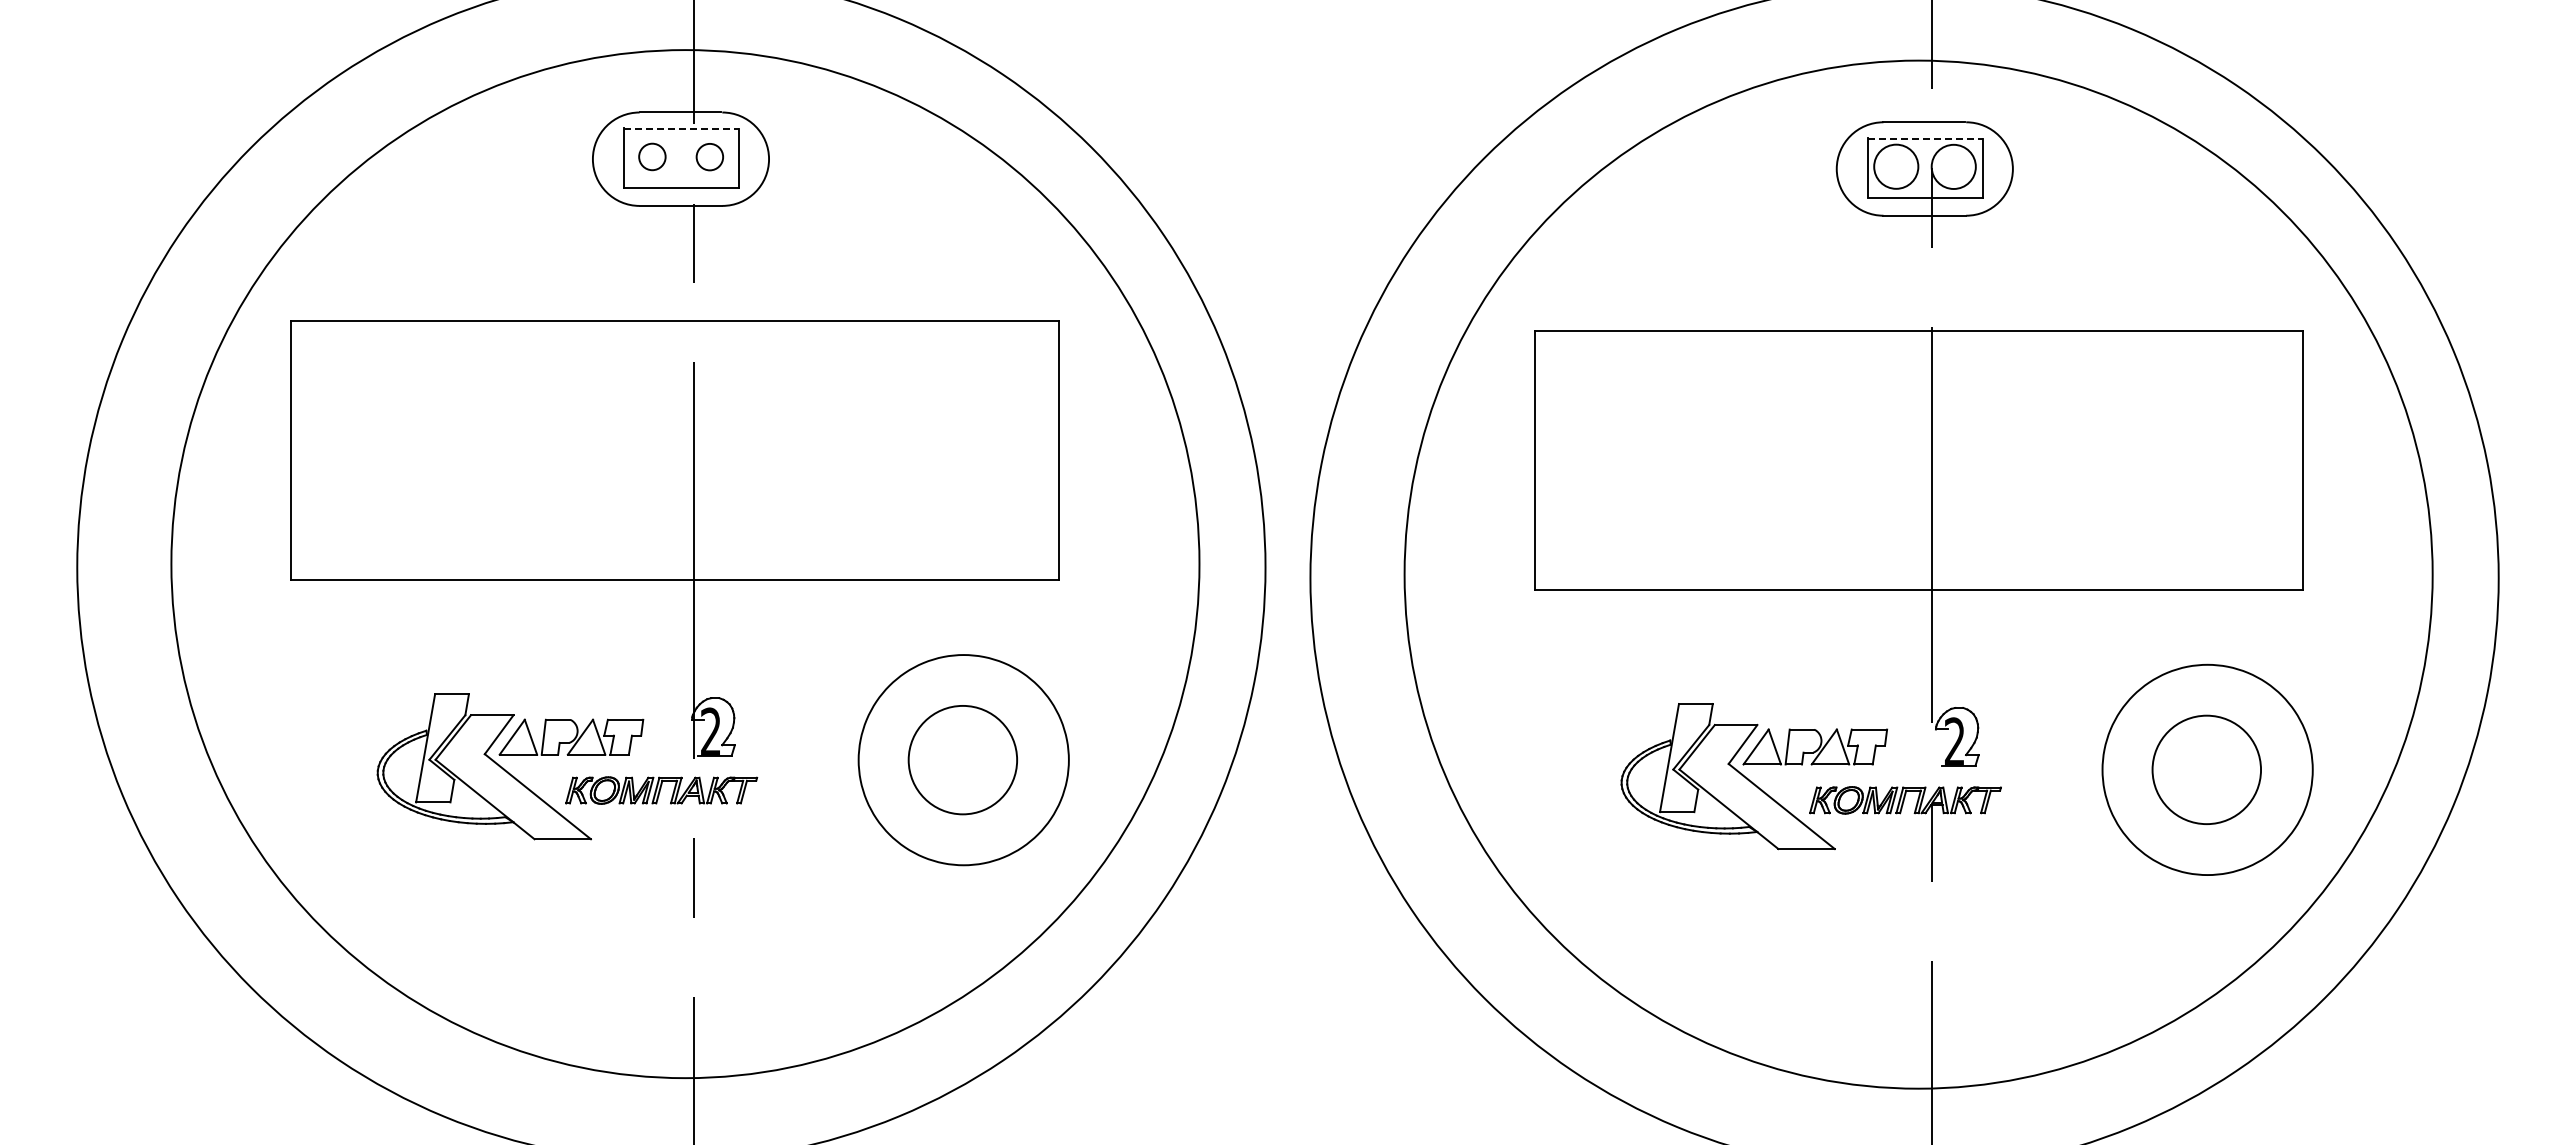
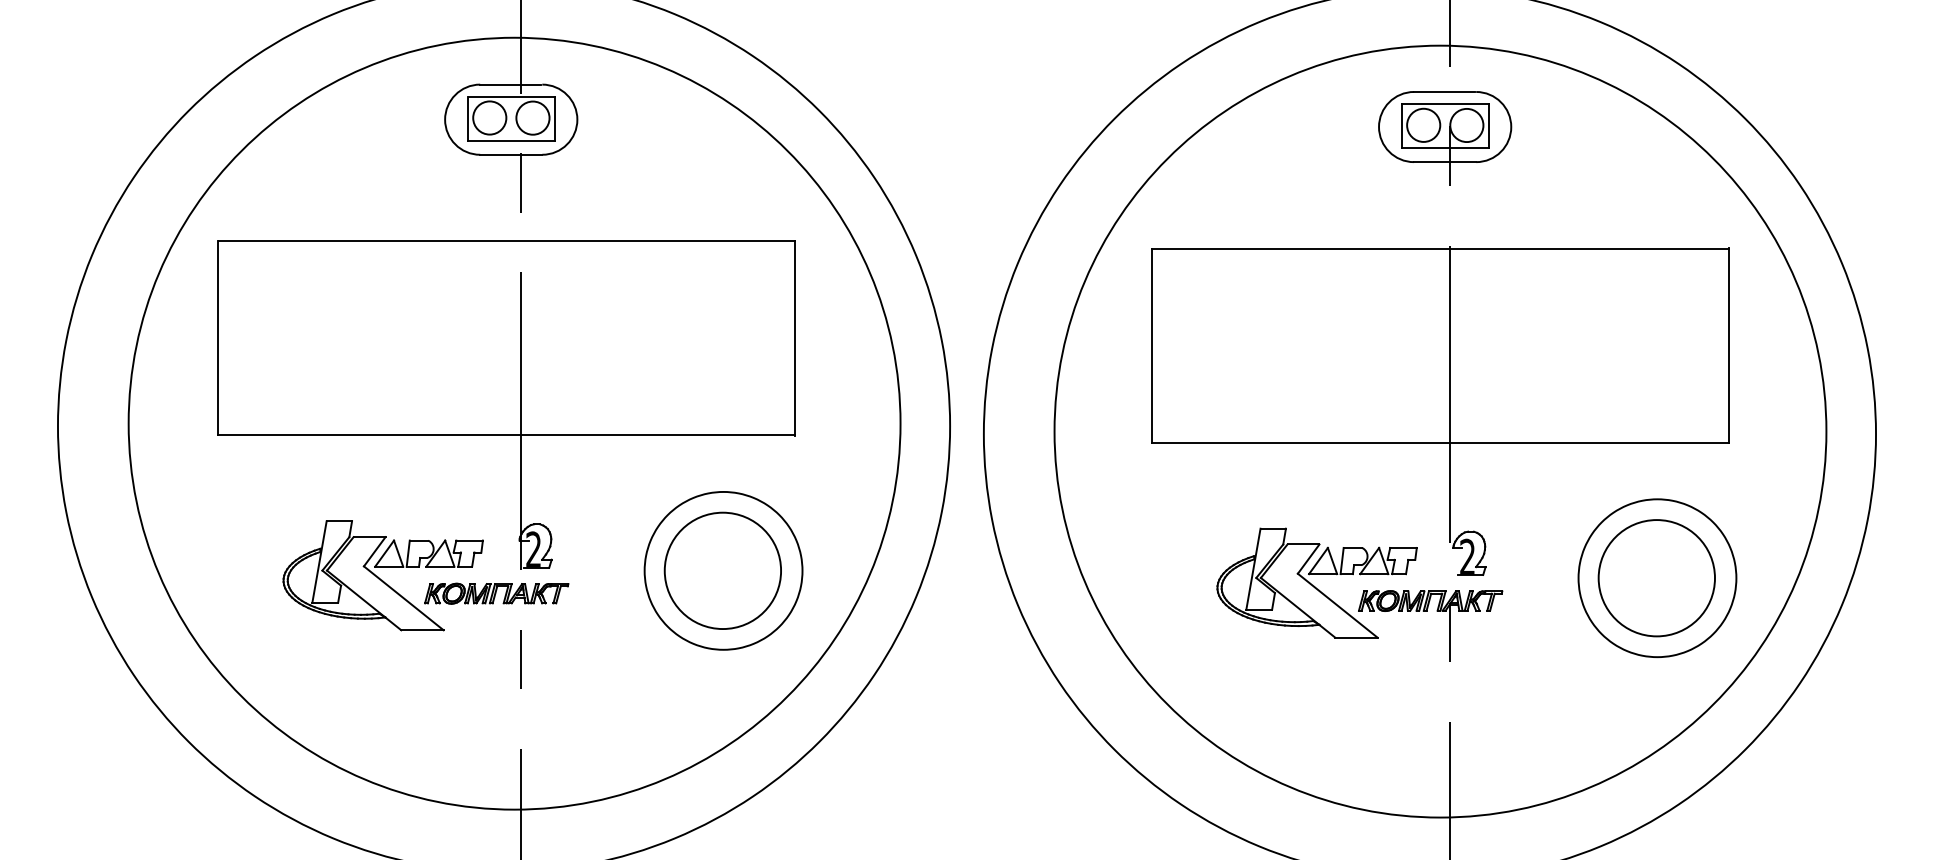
line: (681, 128) -> (511, 96), dashed -> solid
line: (1925, 138) -> (1445, 104), dashed -> solid
circle: (652, 156) -> (489, 117), size x1.67
circle: (709, 157) -> (532, 118), size x1.67
circle: (962, 759) -> (722, 570), size x1.43
circle: (2206, 769) -> (1656, 577), size x1.43

